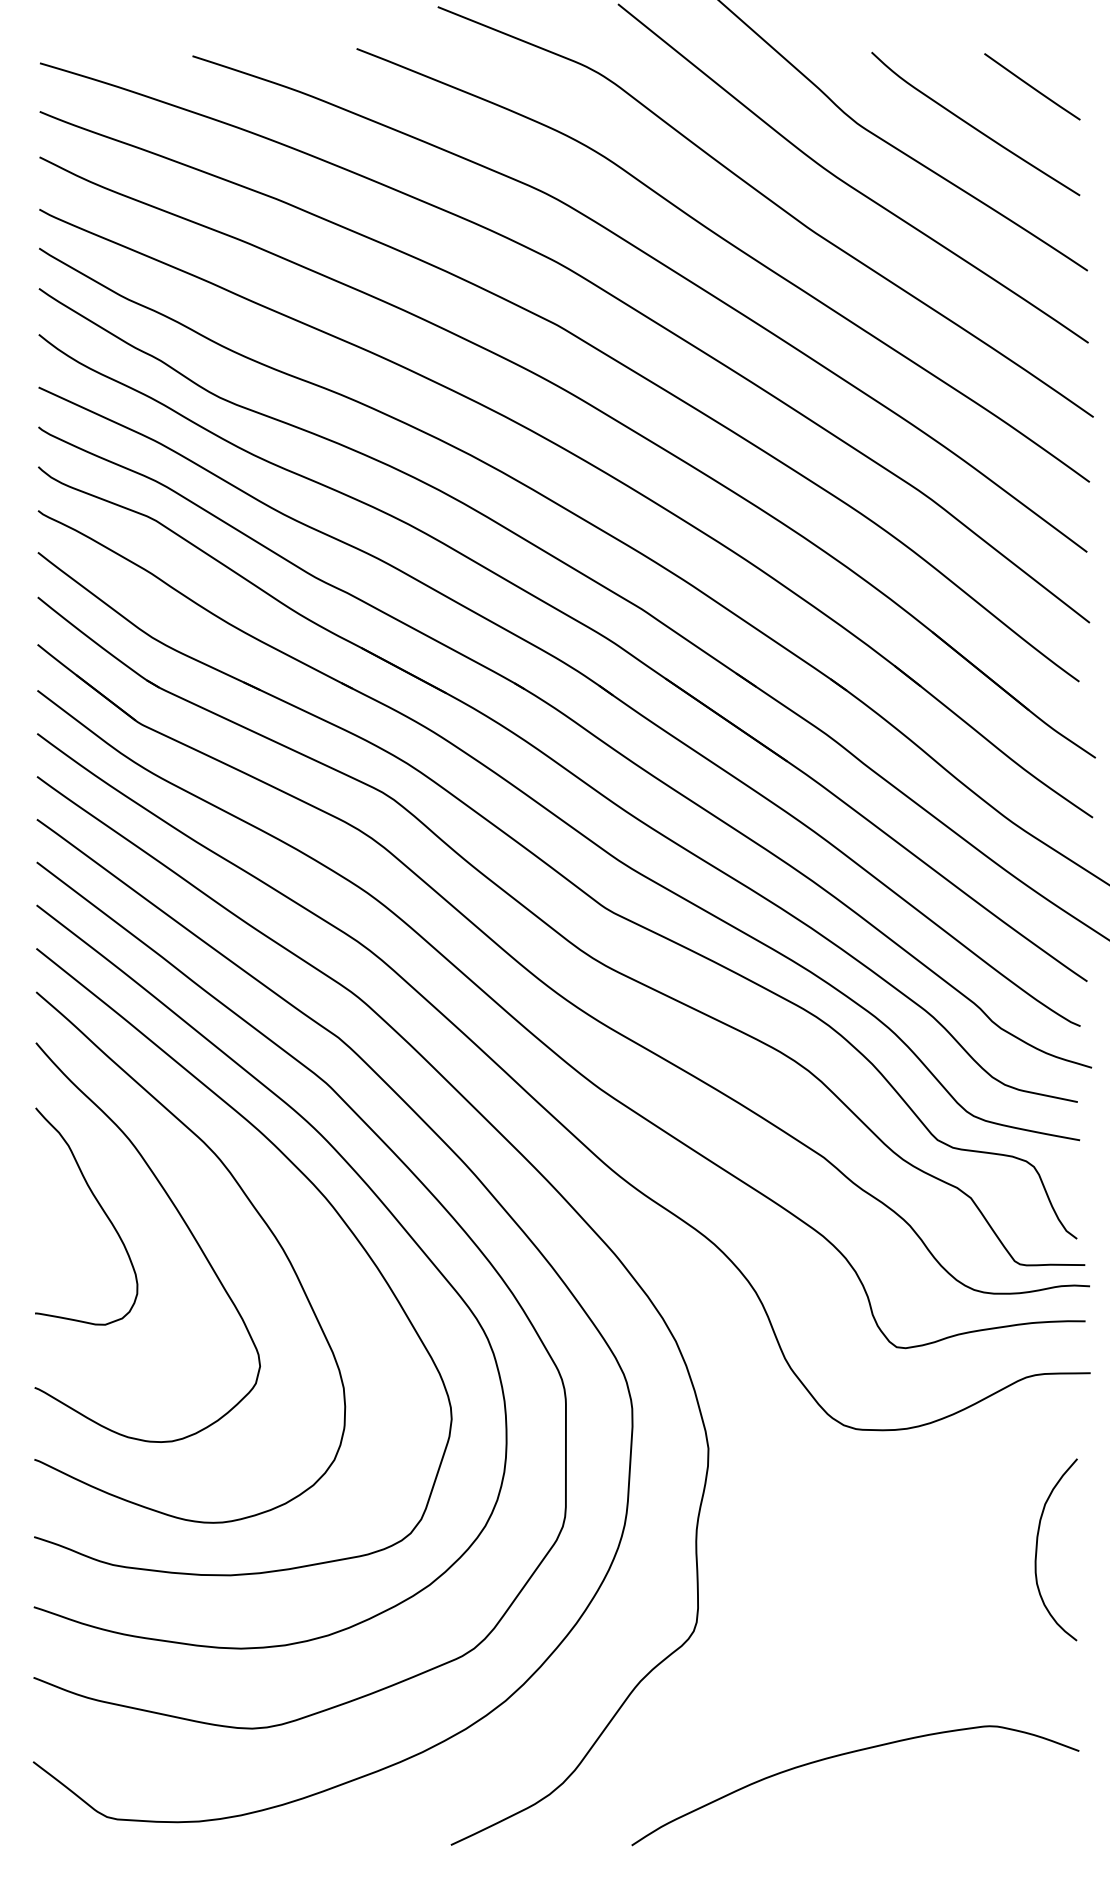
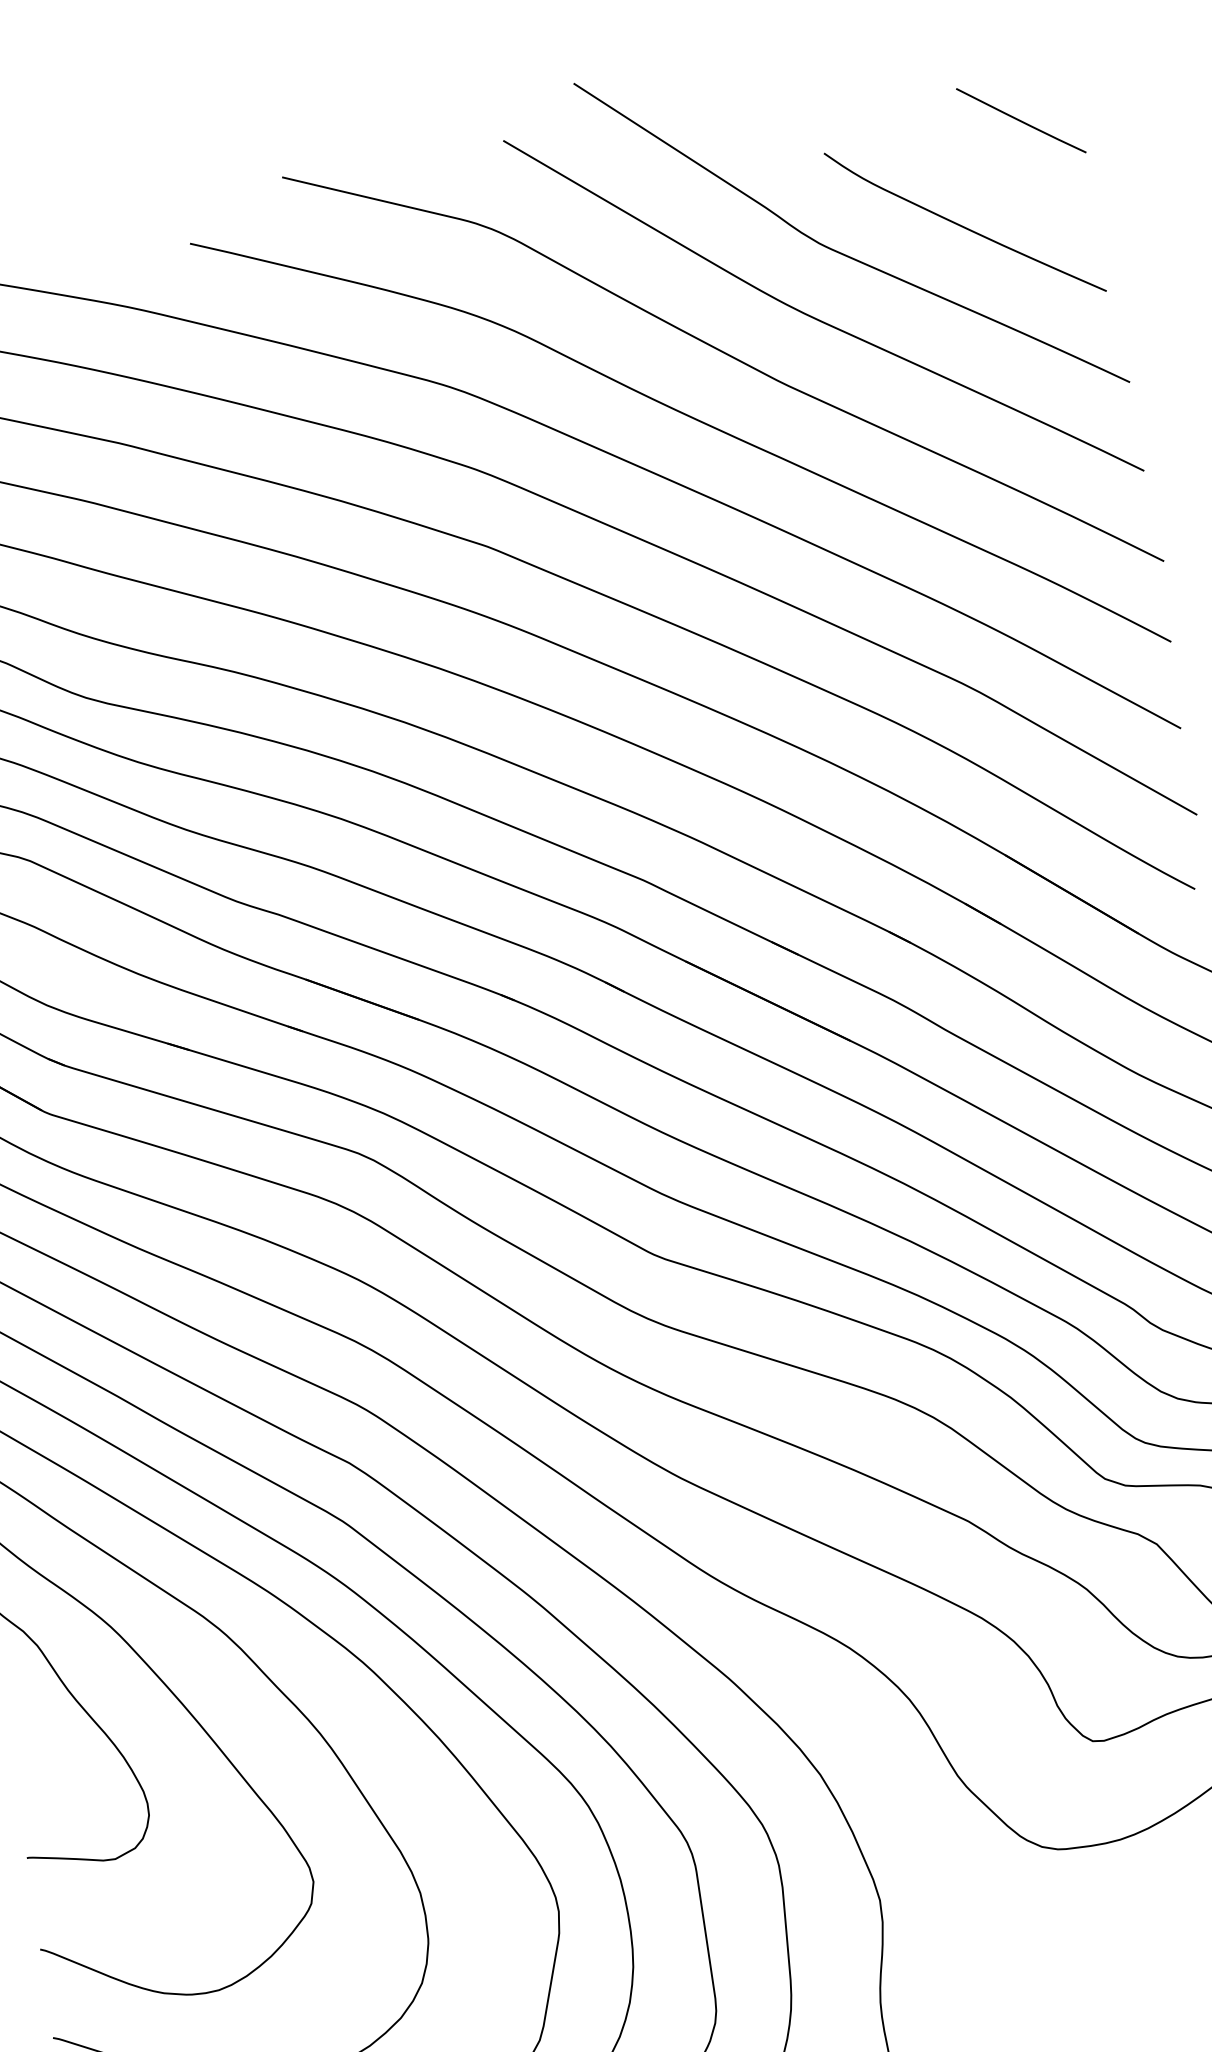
line: (1032, 86) -> (1021, 120), moved

